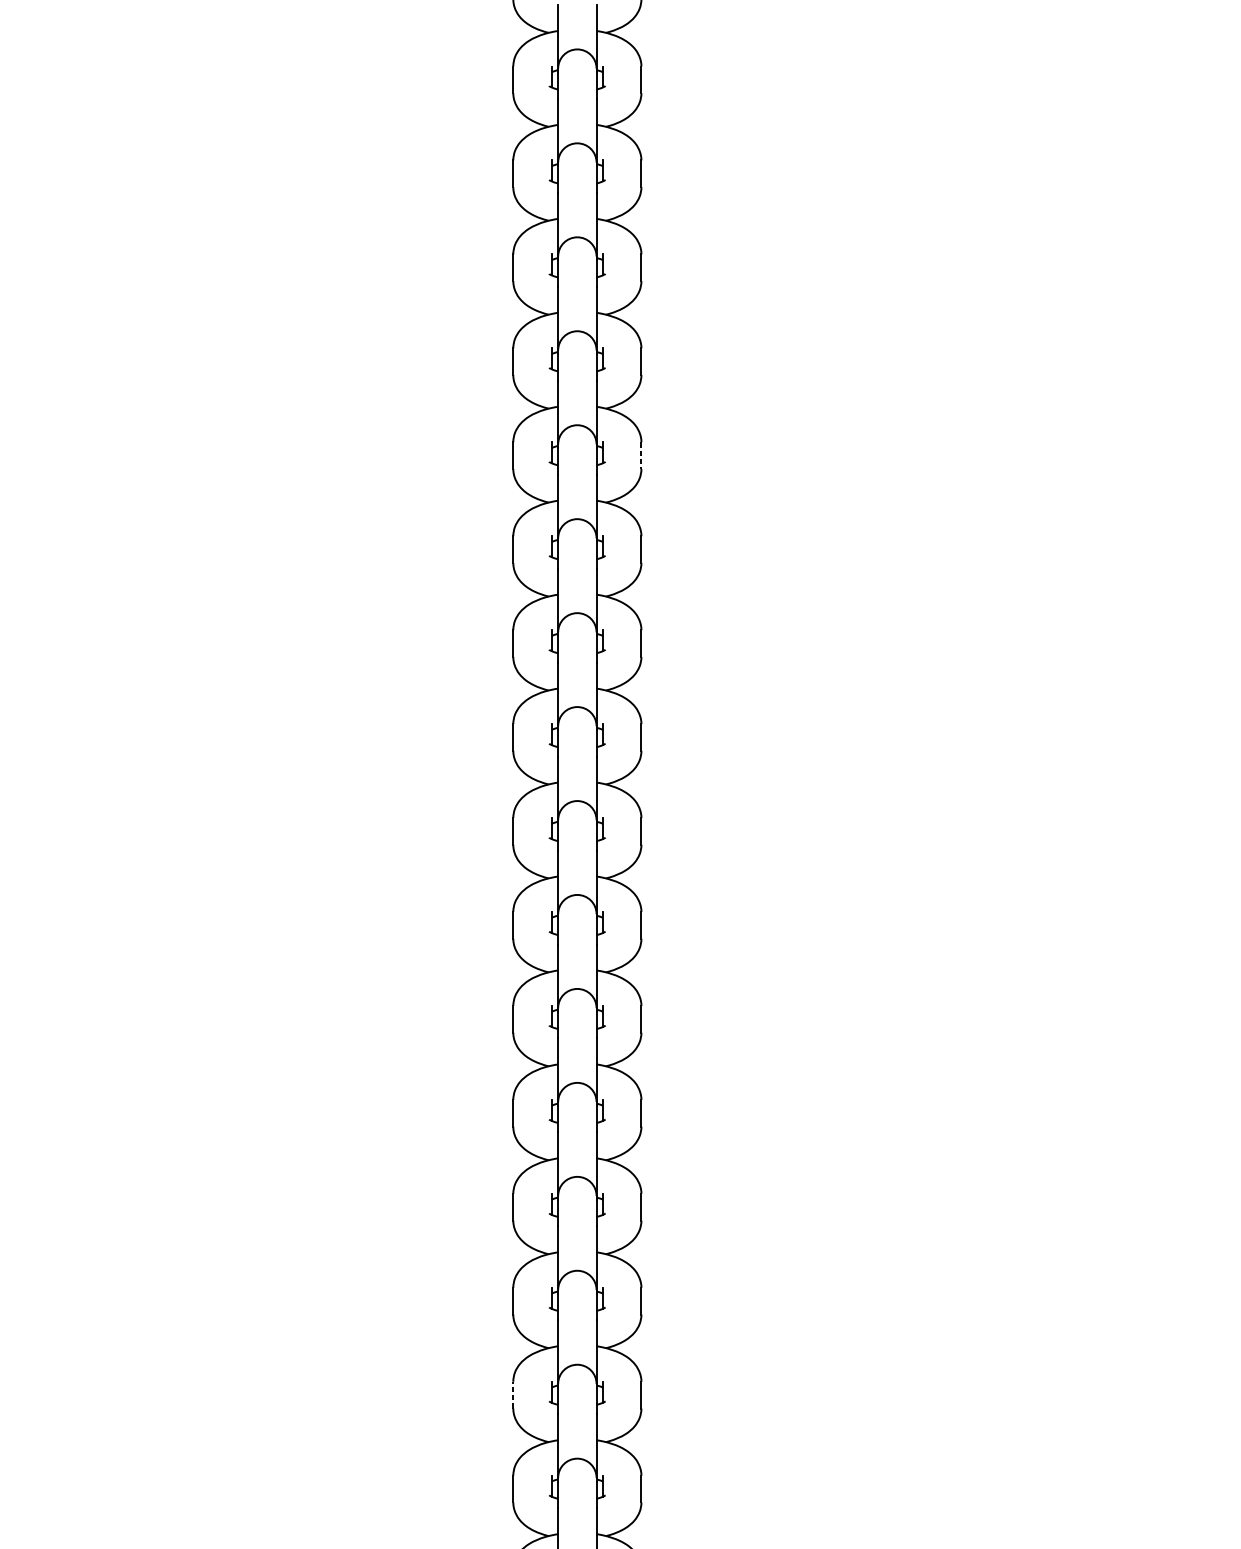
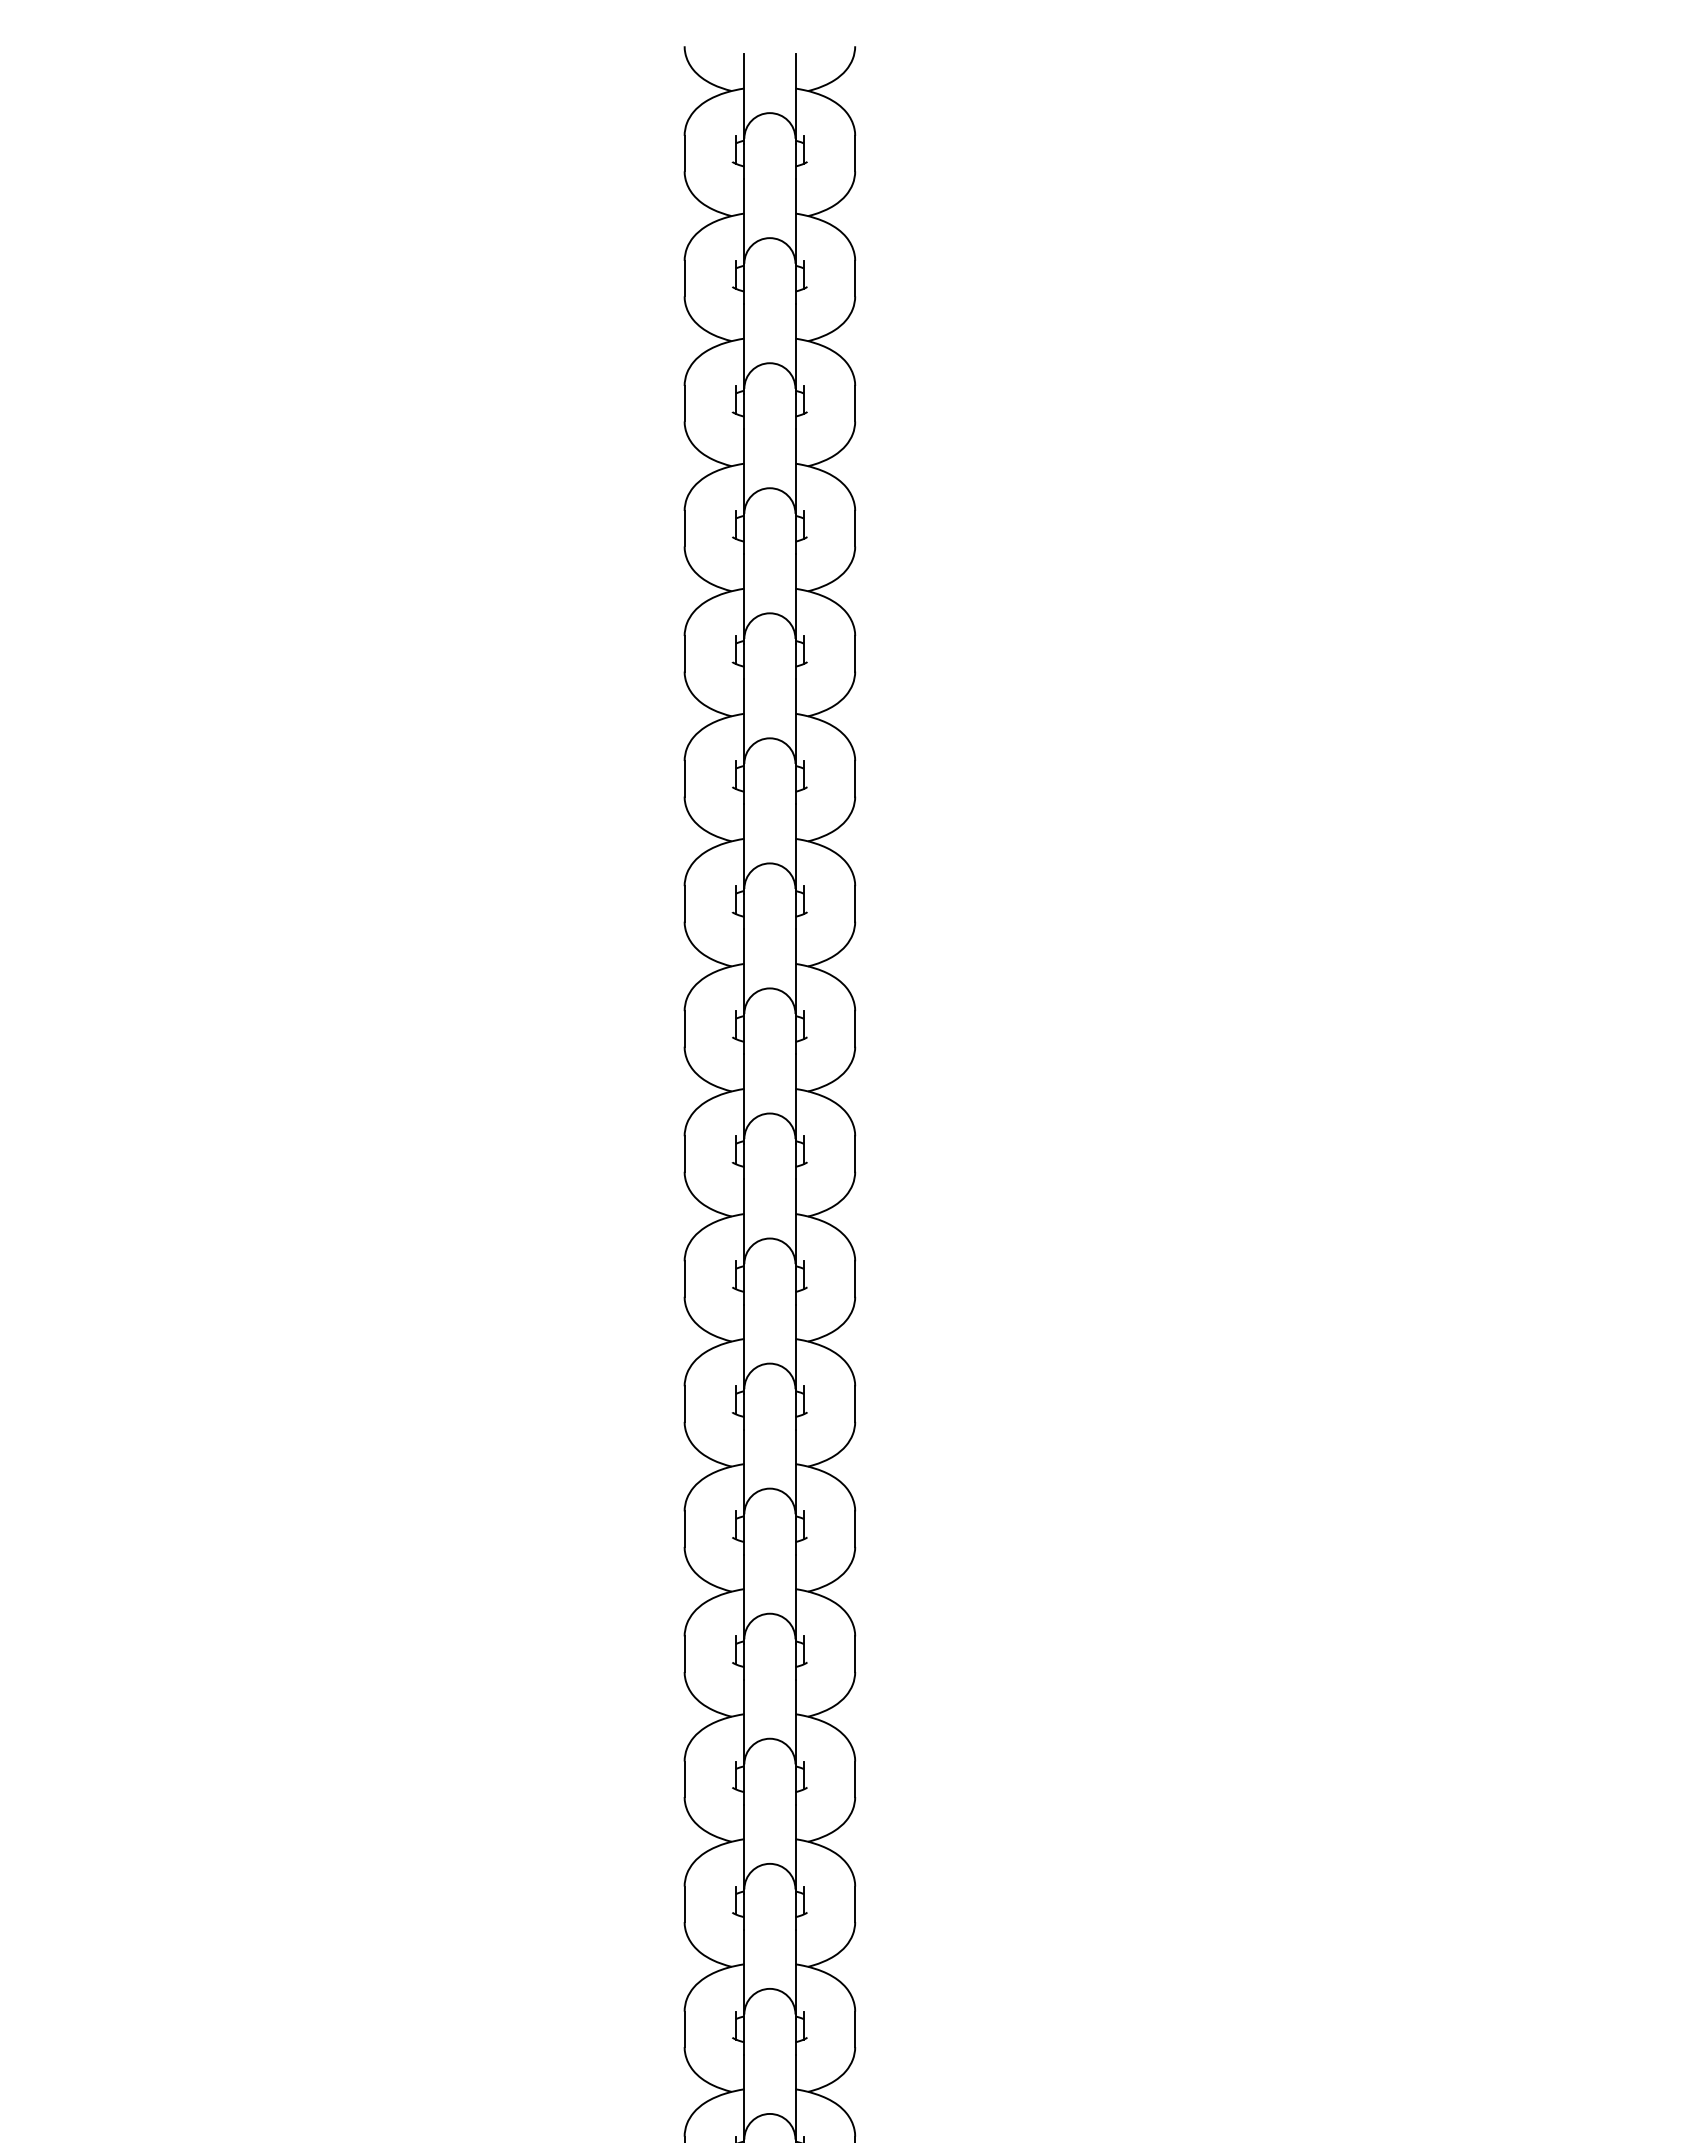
line: (641, 455) -> (855, 653), dashed -> solid
line: (513, 1395) -> (684, 1904), dashed -> solid

